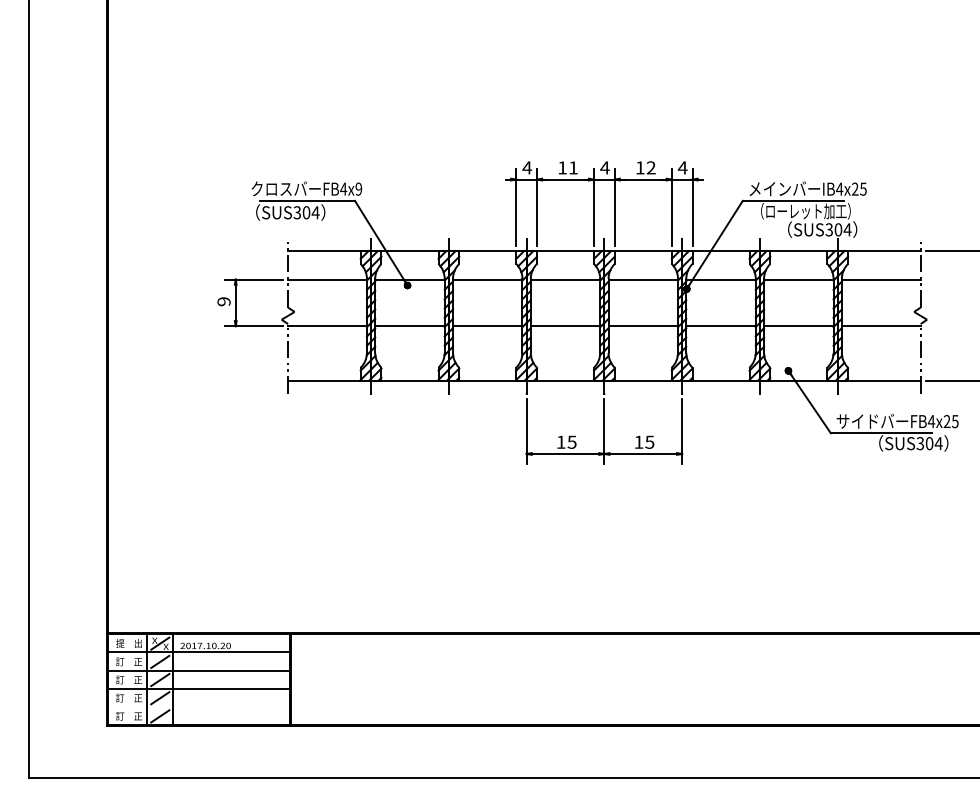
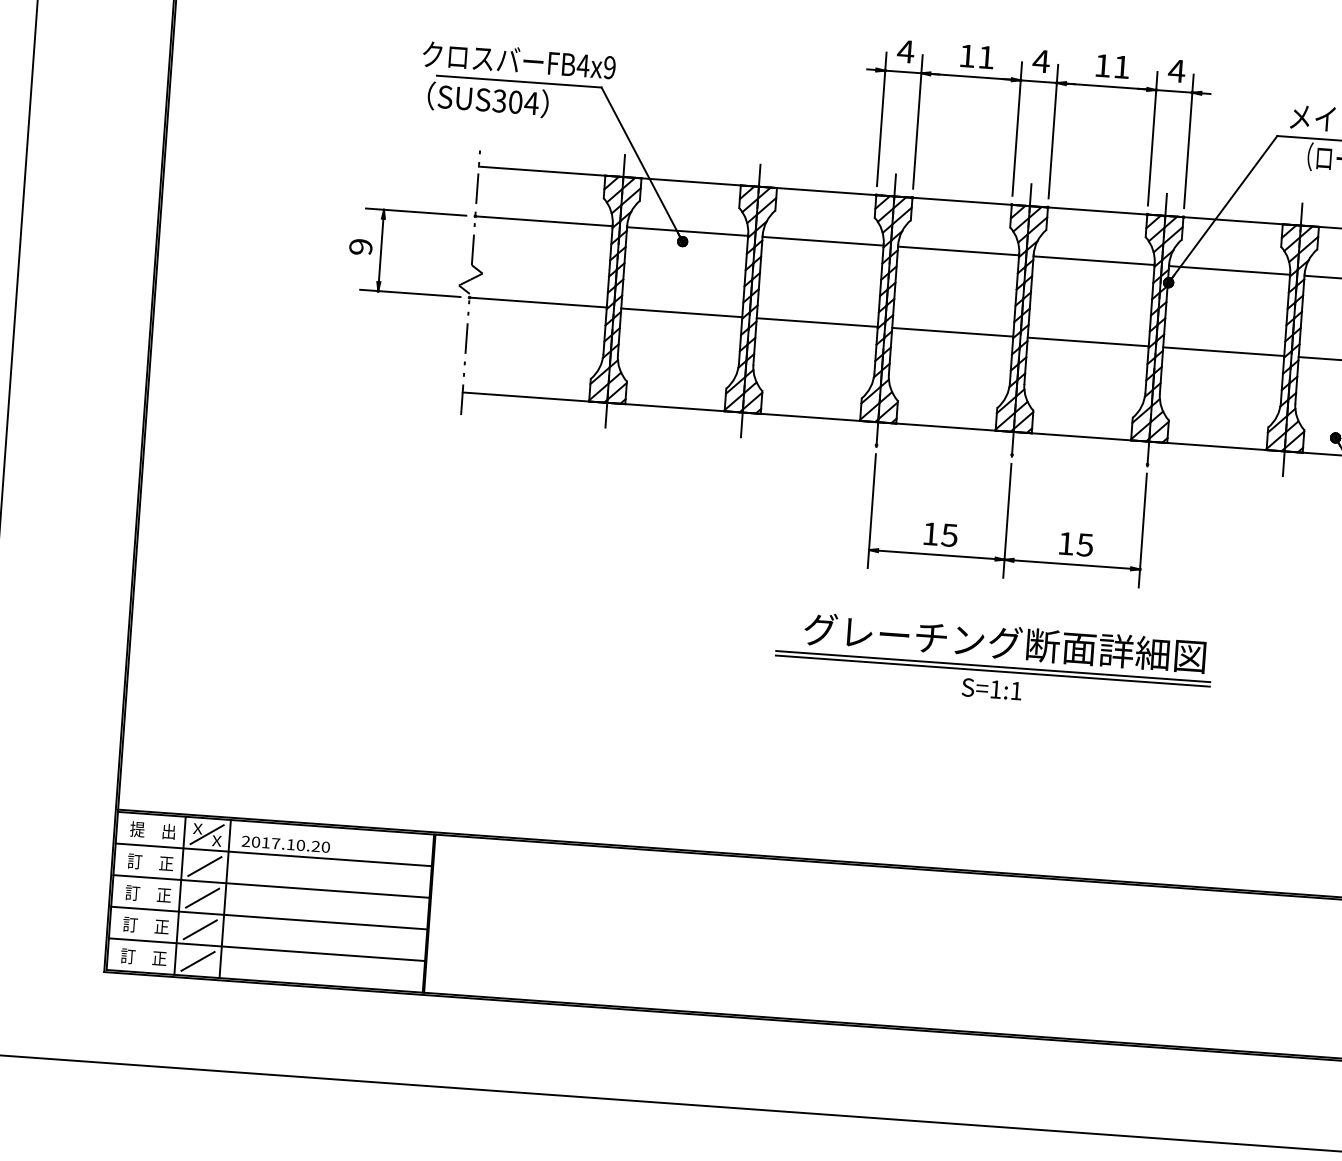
text: (650, 167) -> (1120, 66), 12 -> 11
part: (602, 512) -> (993, 661), added
line: (198, 706) -> (265, 948), added

